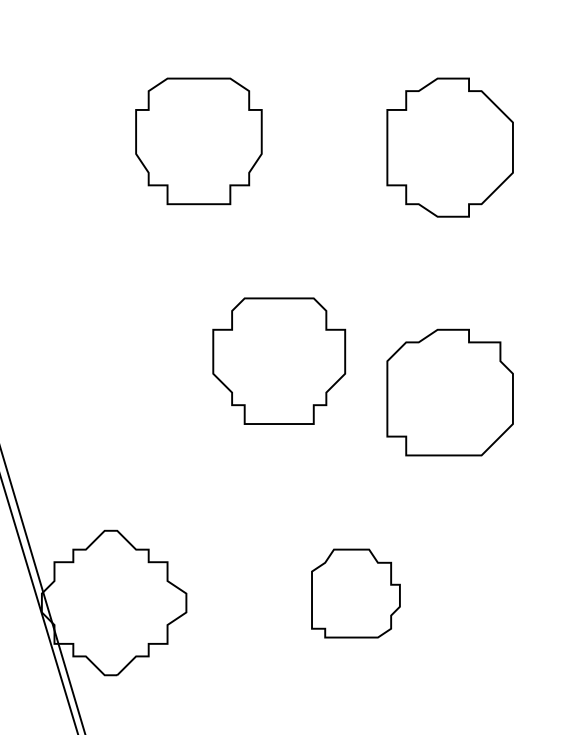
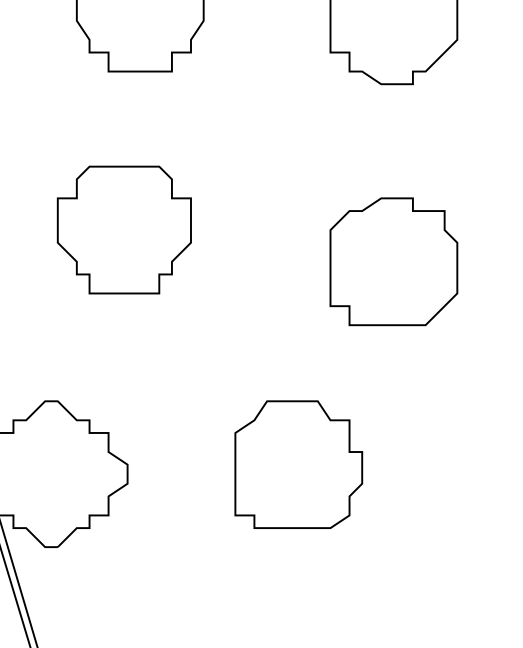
part: (279, 360) -> (124, 229), moved
part: (355, 593) -> (298, 464), size x1.43

